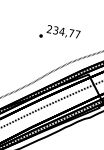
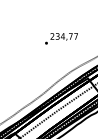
text: (59, 33) -> (61, 38), moved

